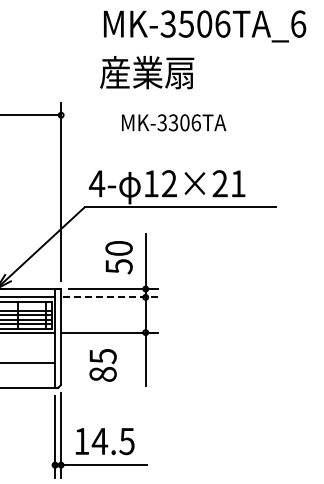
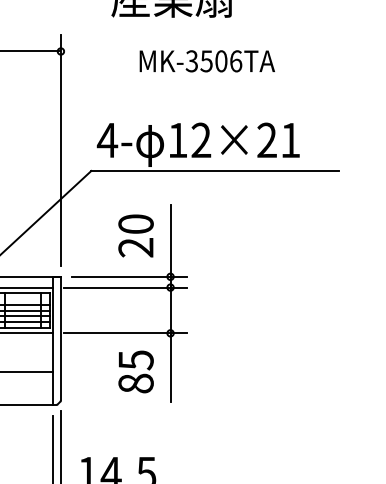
text: (173, 122) -> (206, 60), MK-3306TA -> MK-3506TA
text: (118, 266) -> (135, 247), 50 -> 20
line: (111, 297) -> (126, 287), dashed -> solid
text: (102, 365) -> (135, 372), moved

